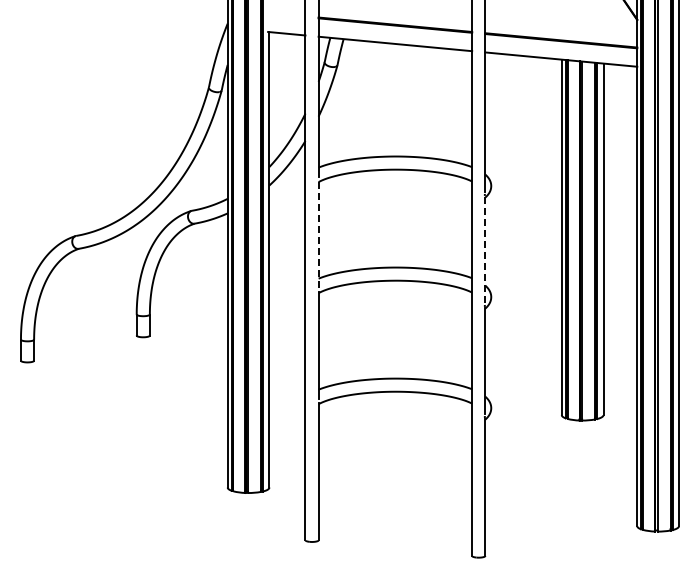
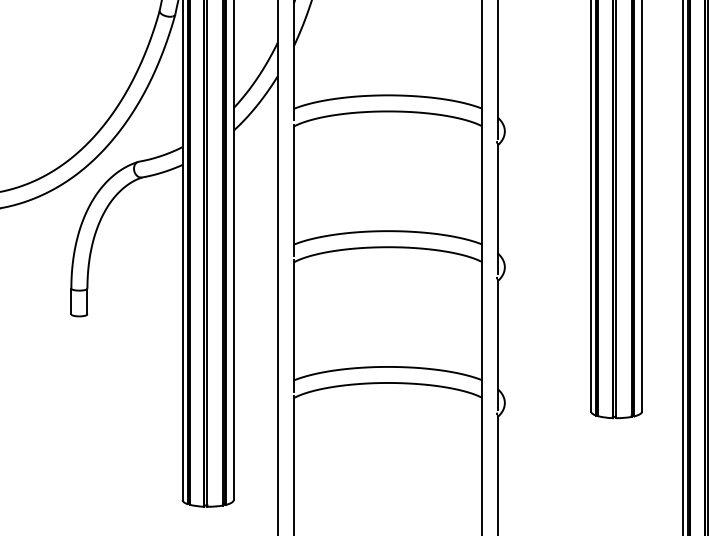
line: (318, 234) -> (293, 190), dashed -> solid
line: (485, 249) -> (497, 209), dashed -> solid

